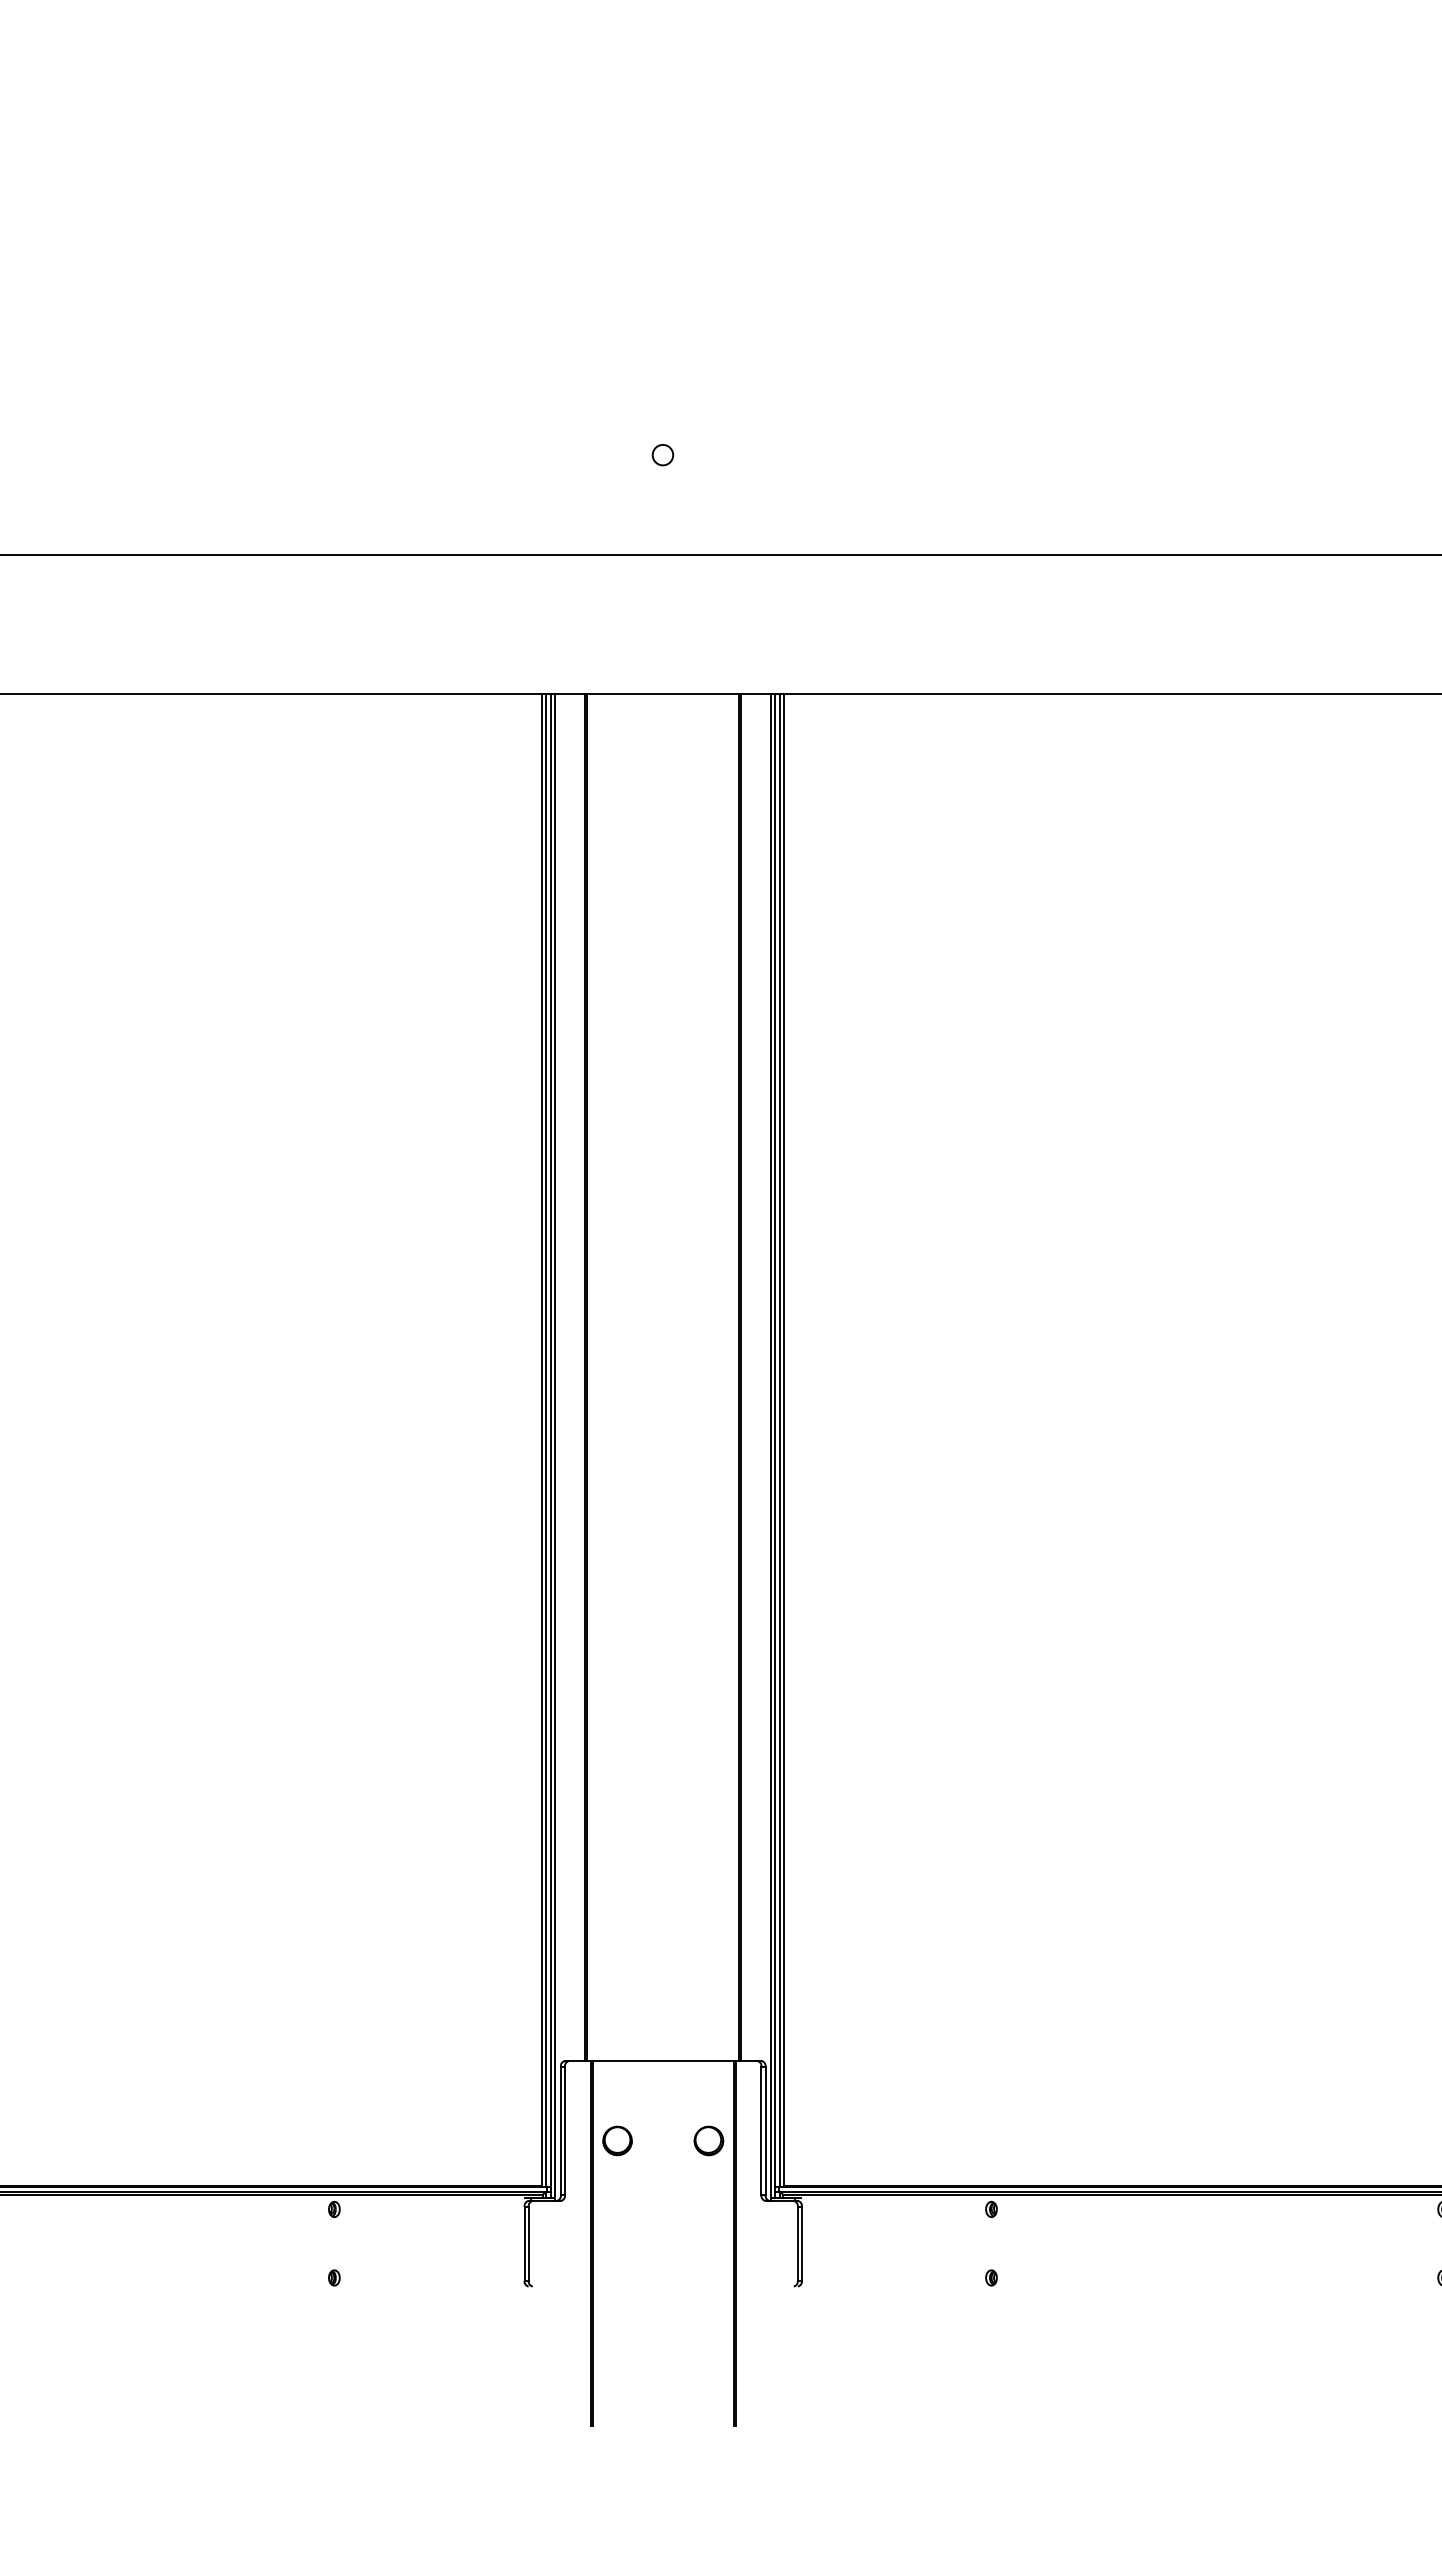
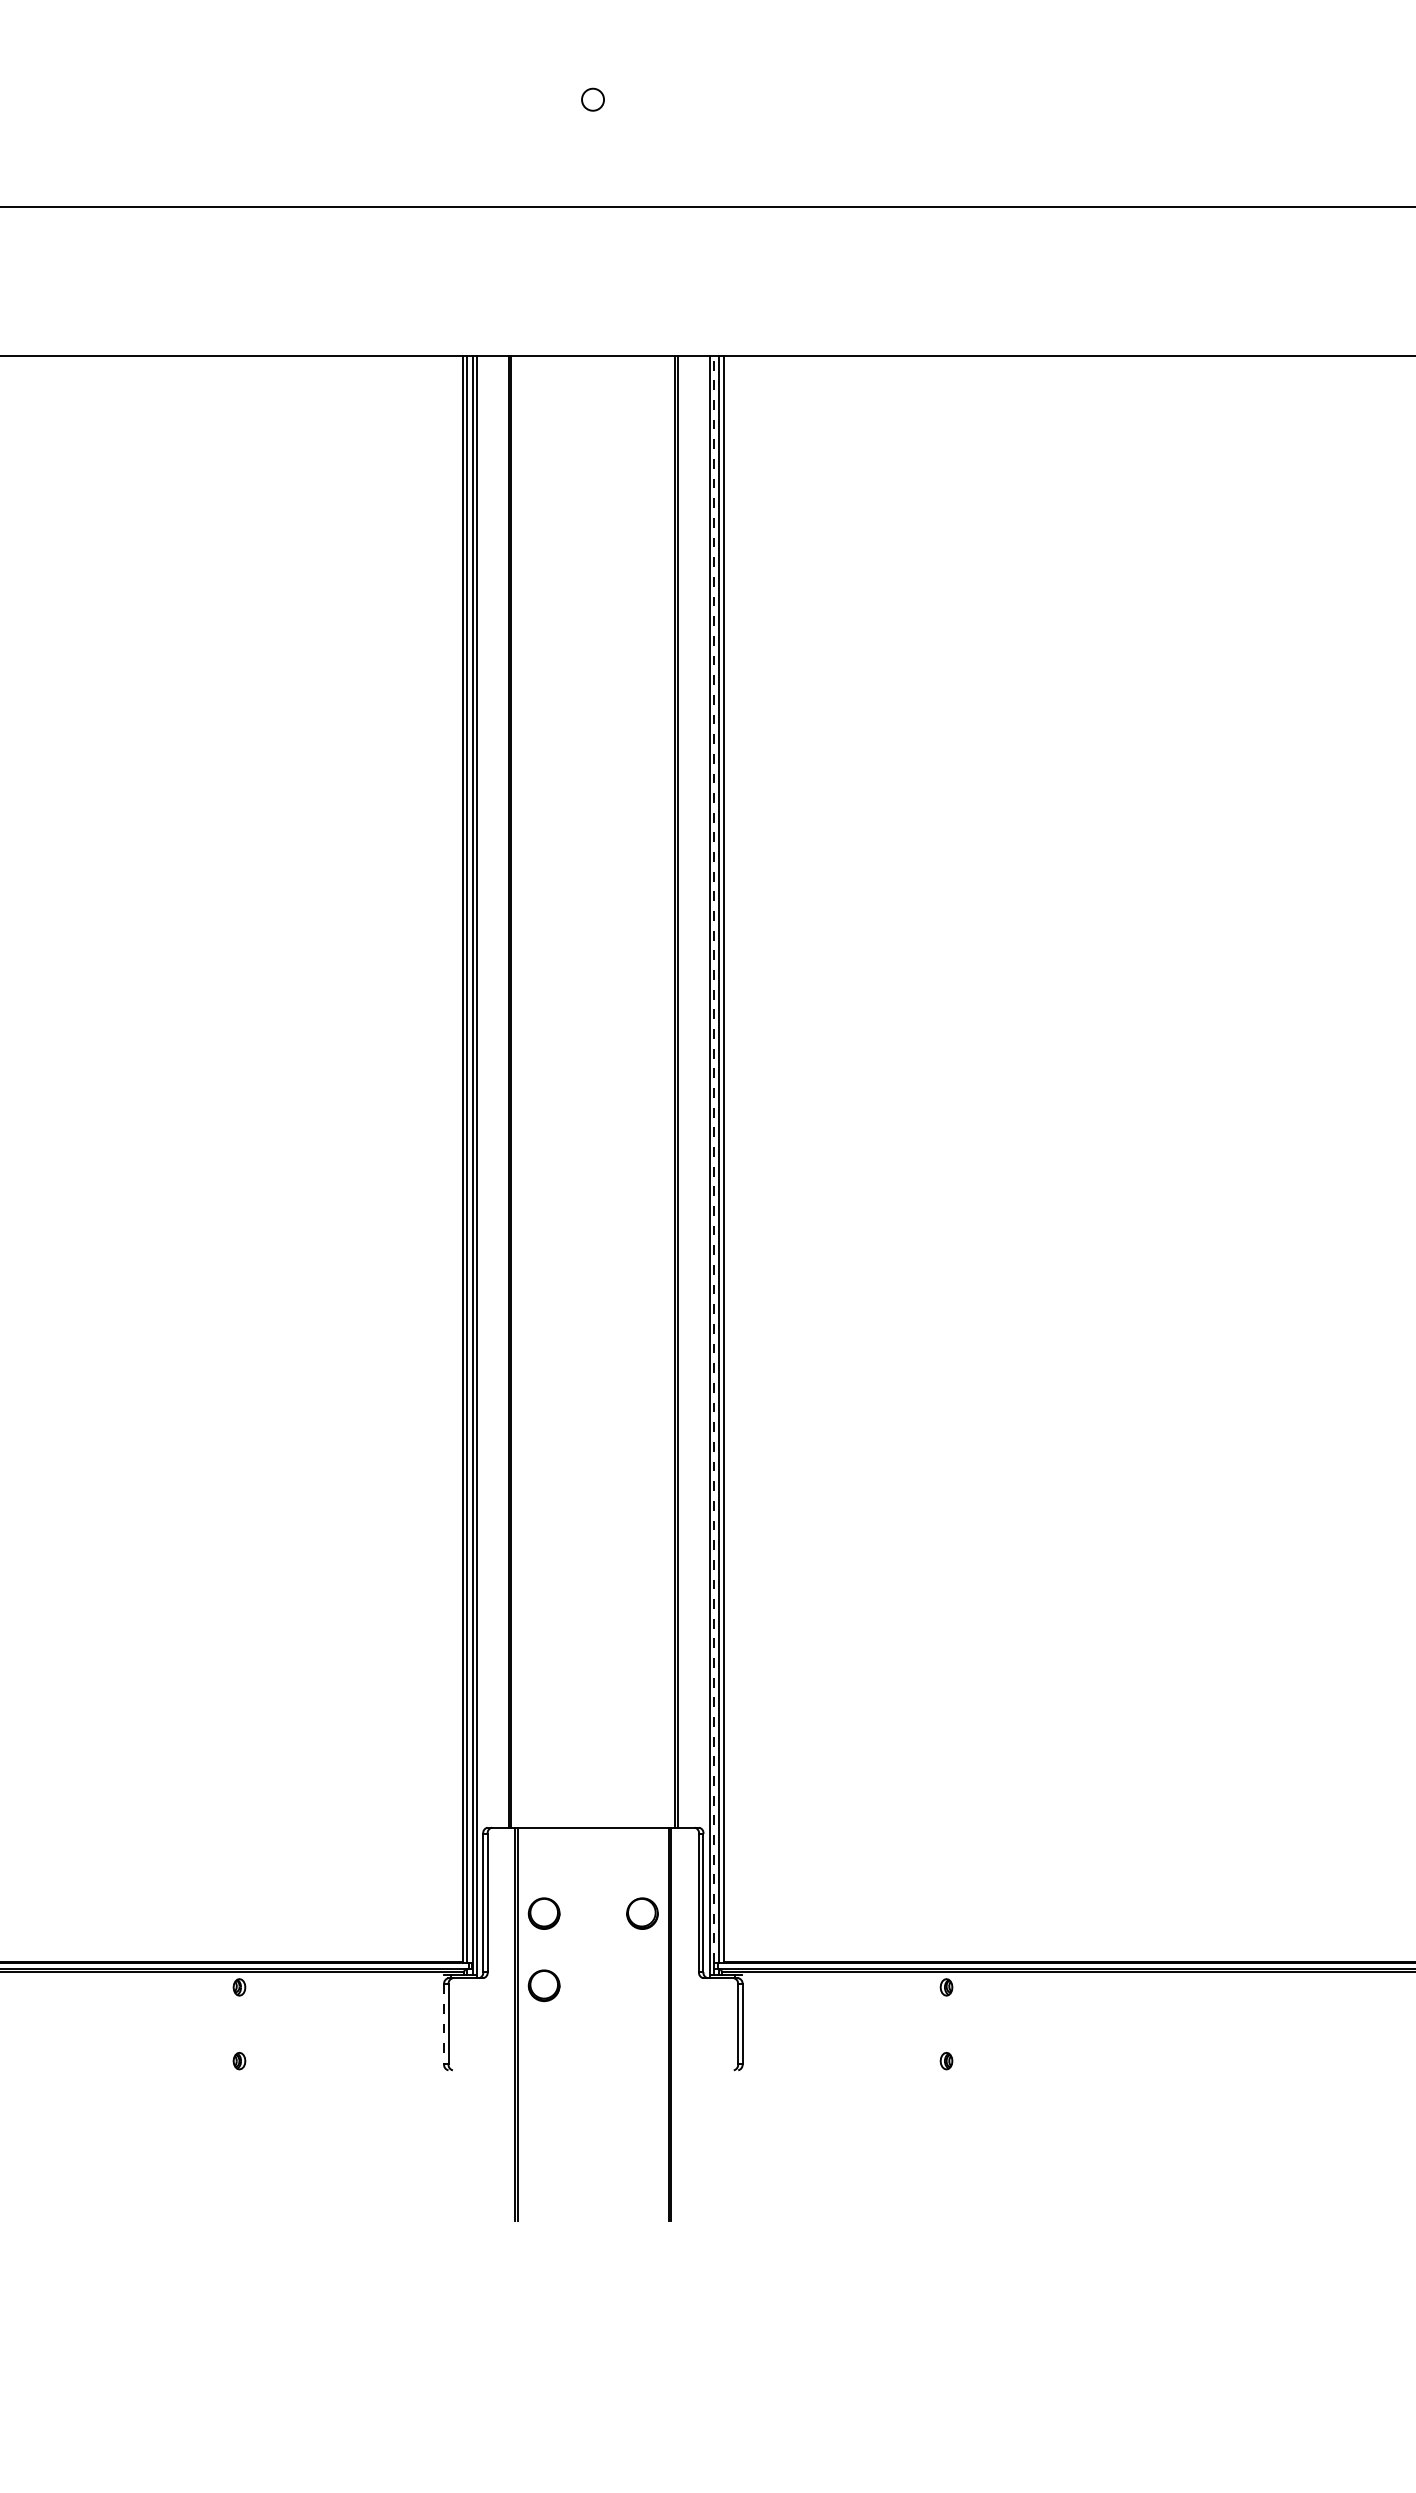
line: (775, 1439) -> (714, 1158), solid -> dashed
part: (617, 2207) -> (544, 1985), added
line: (524, 2244) -> (444, 2025), solid -> dashed

